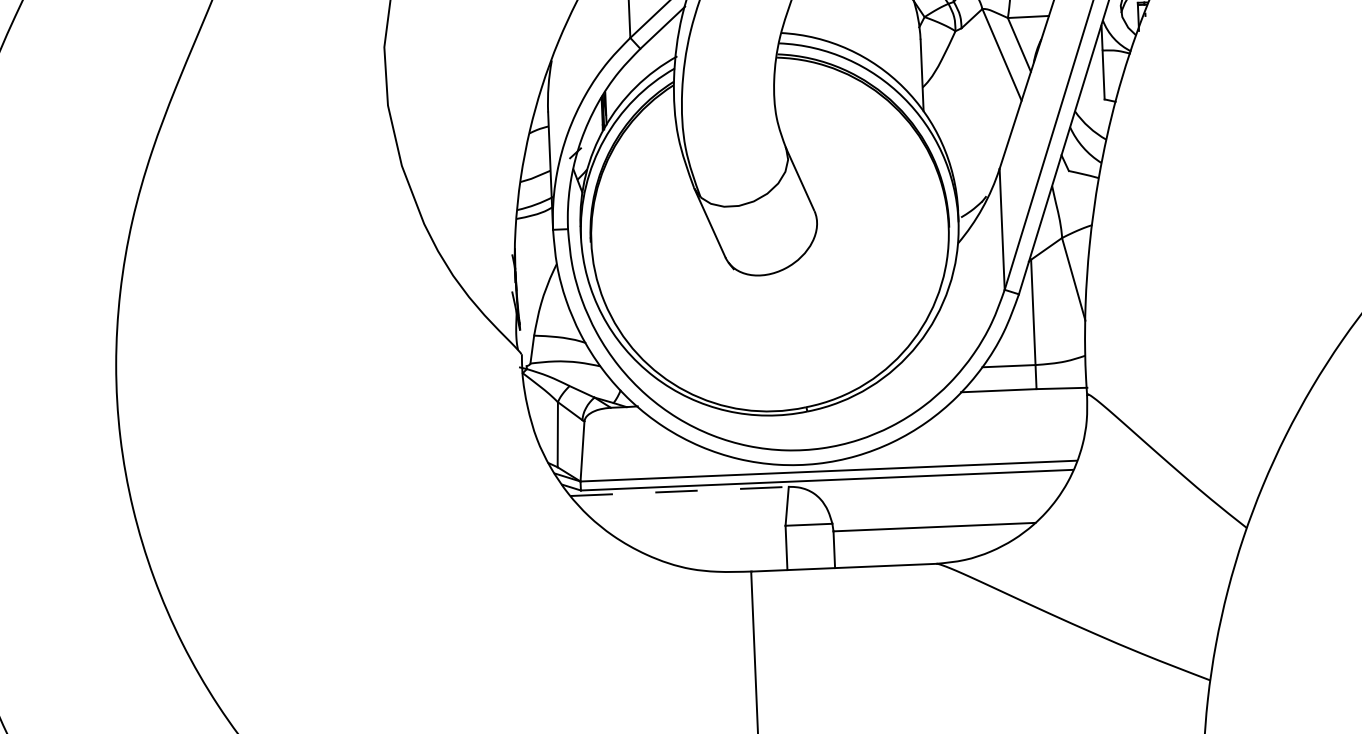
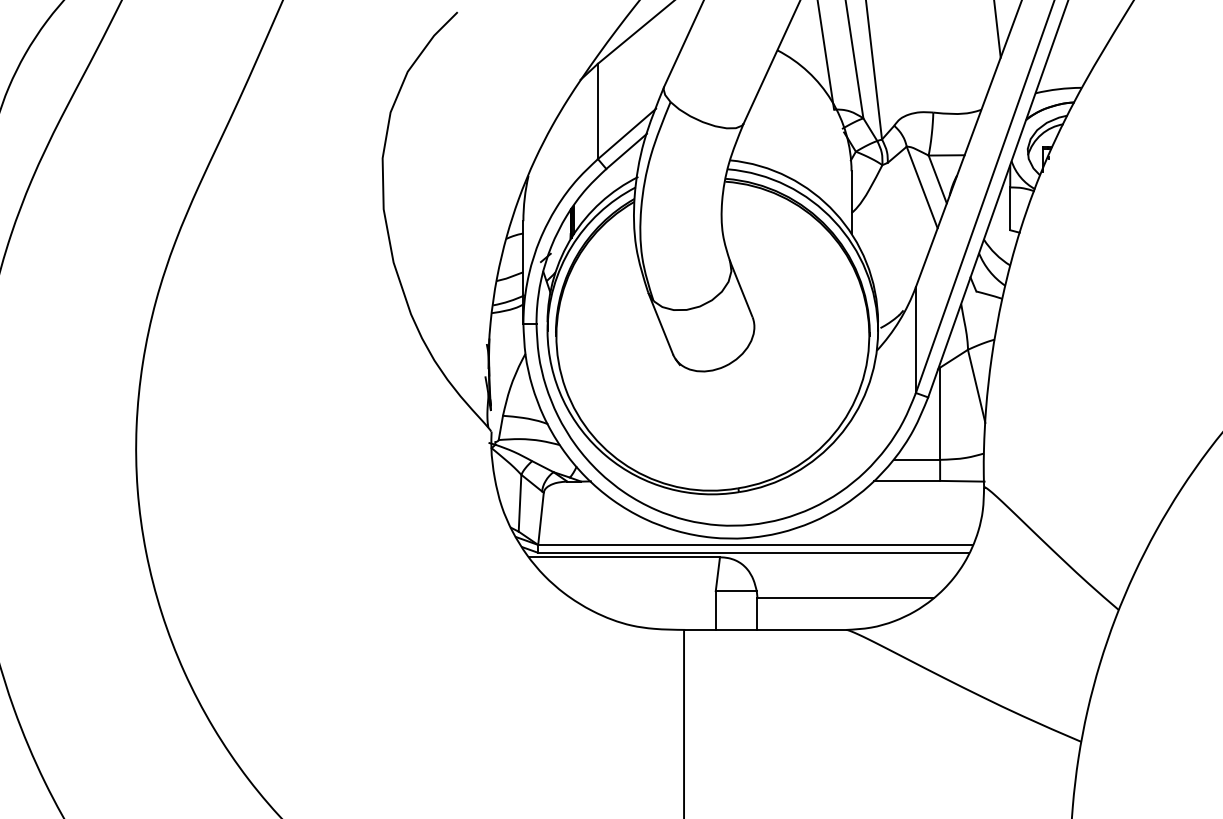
line: (679, 491) -> (624, 557), dashed -> solid

